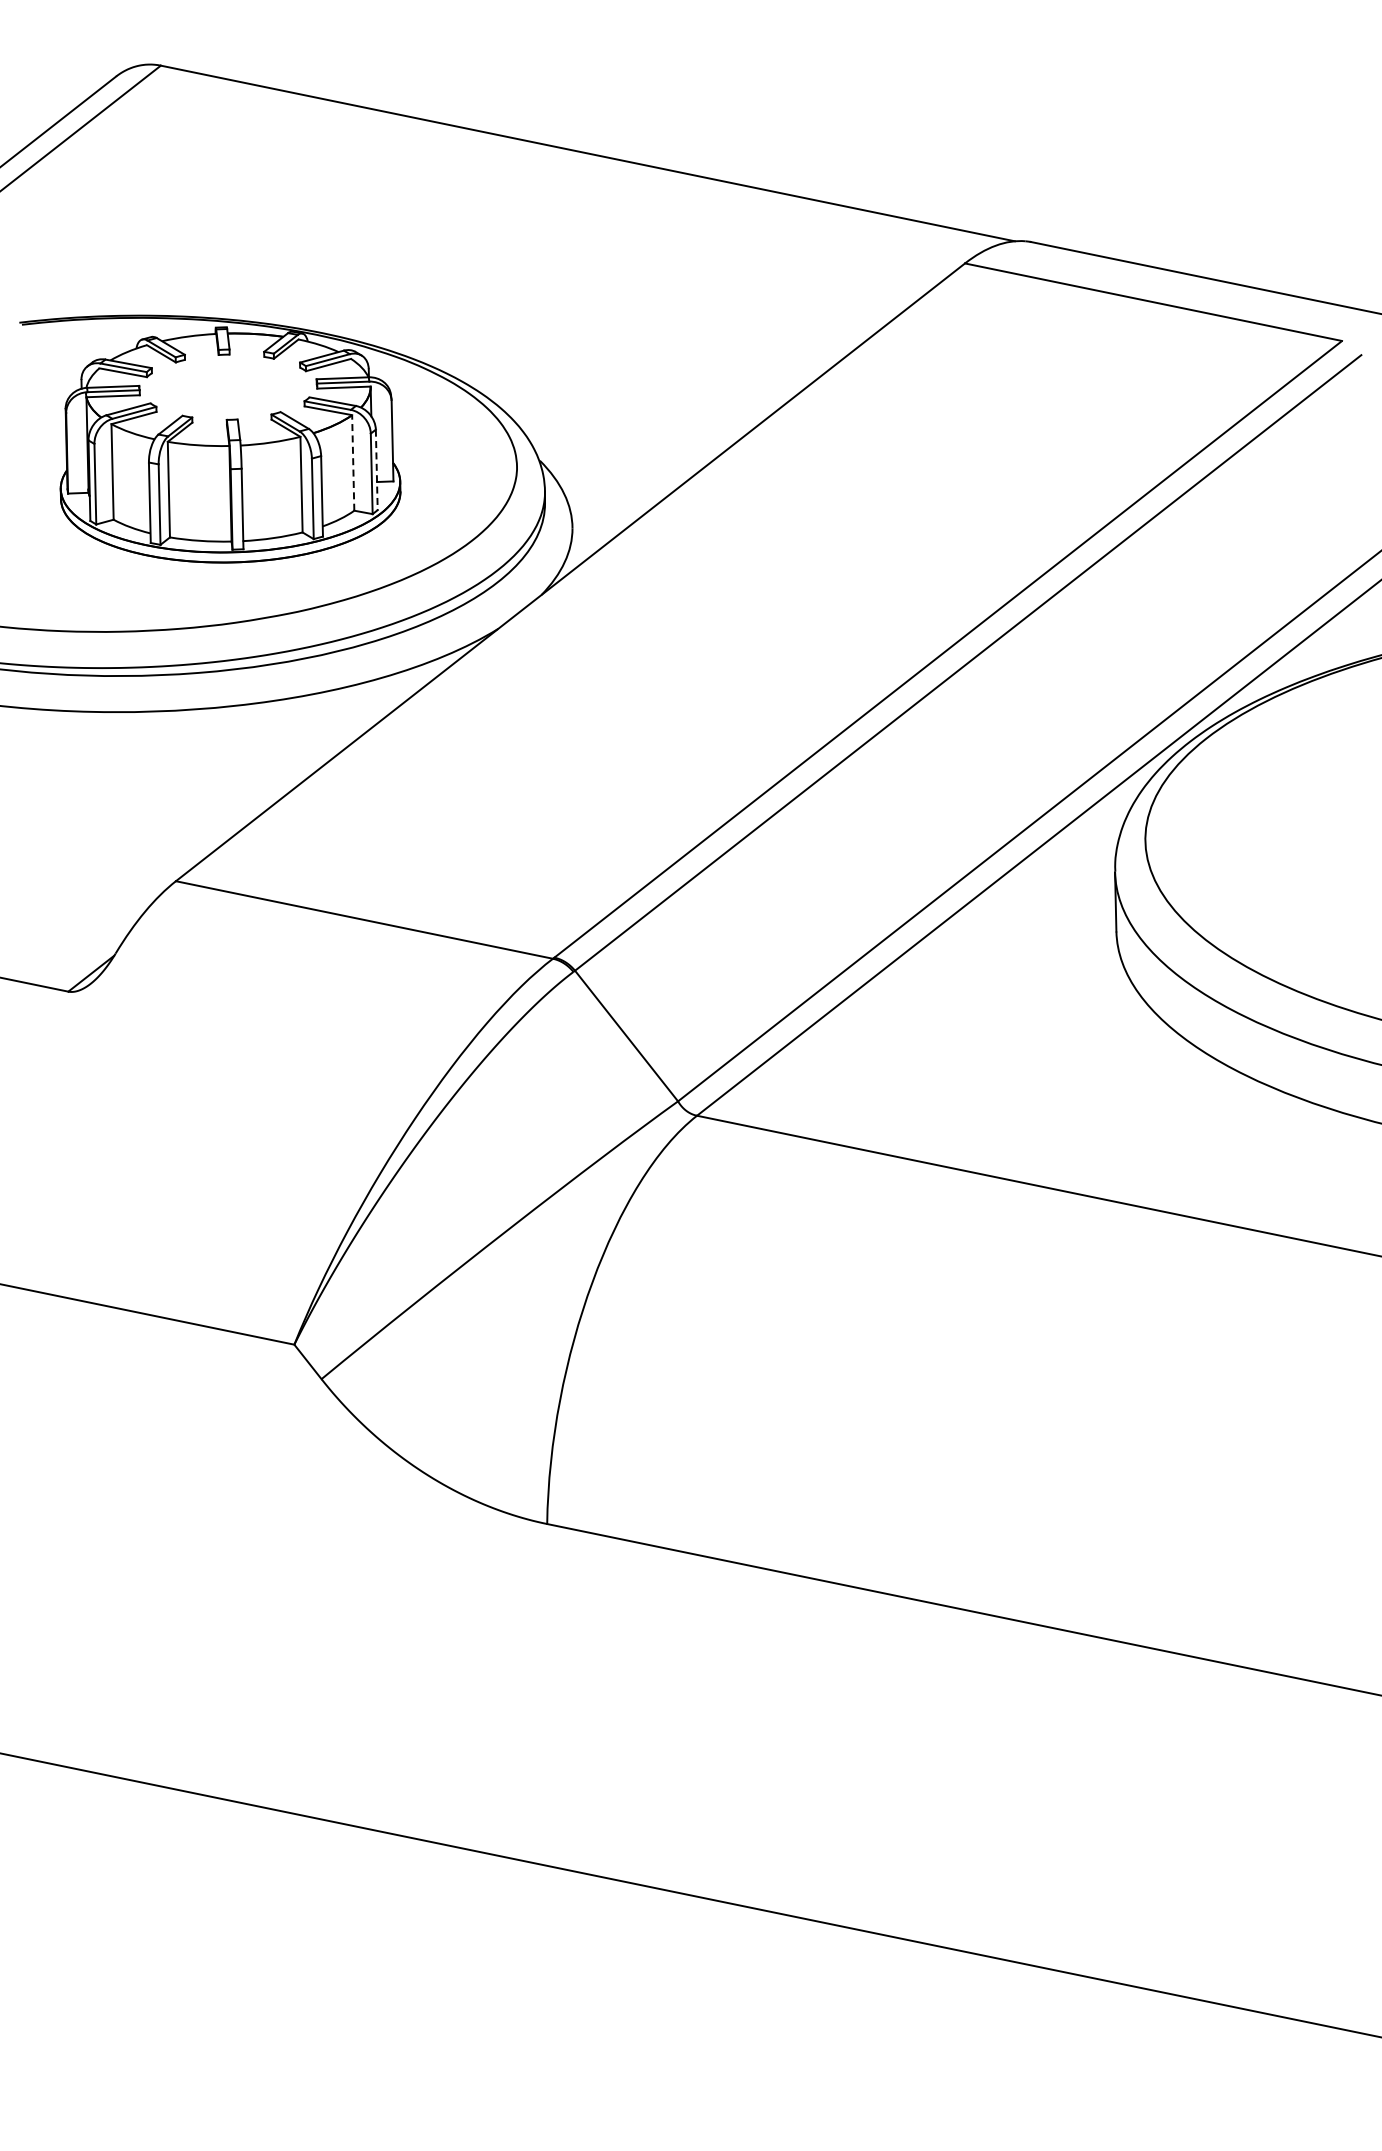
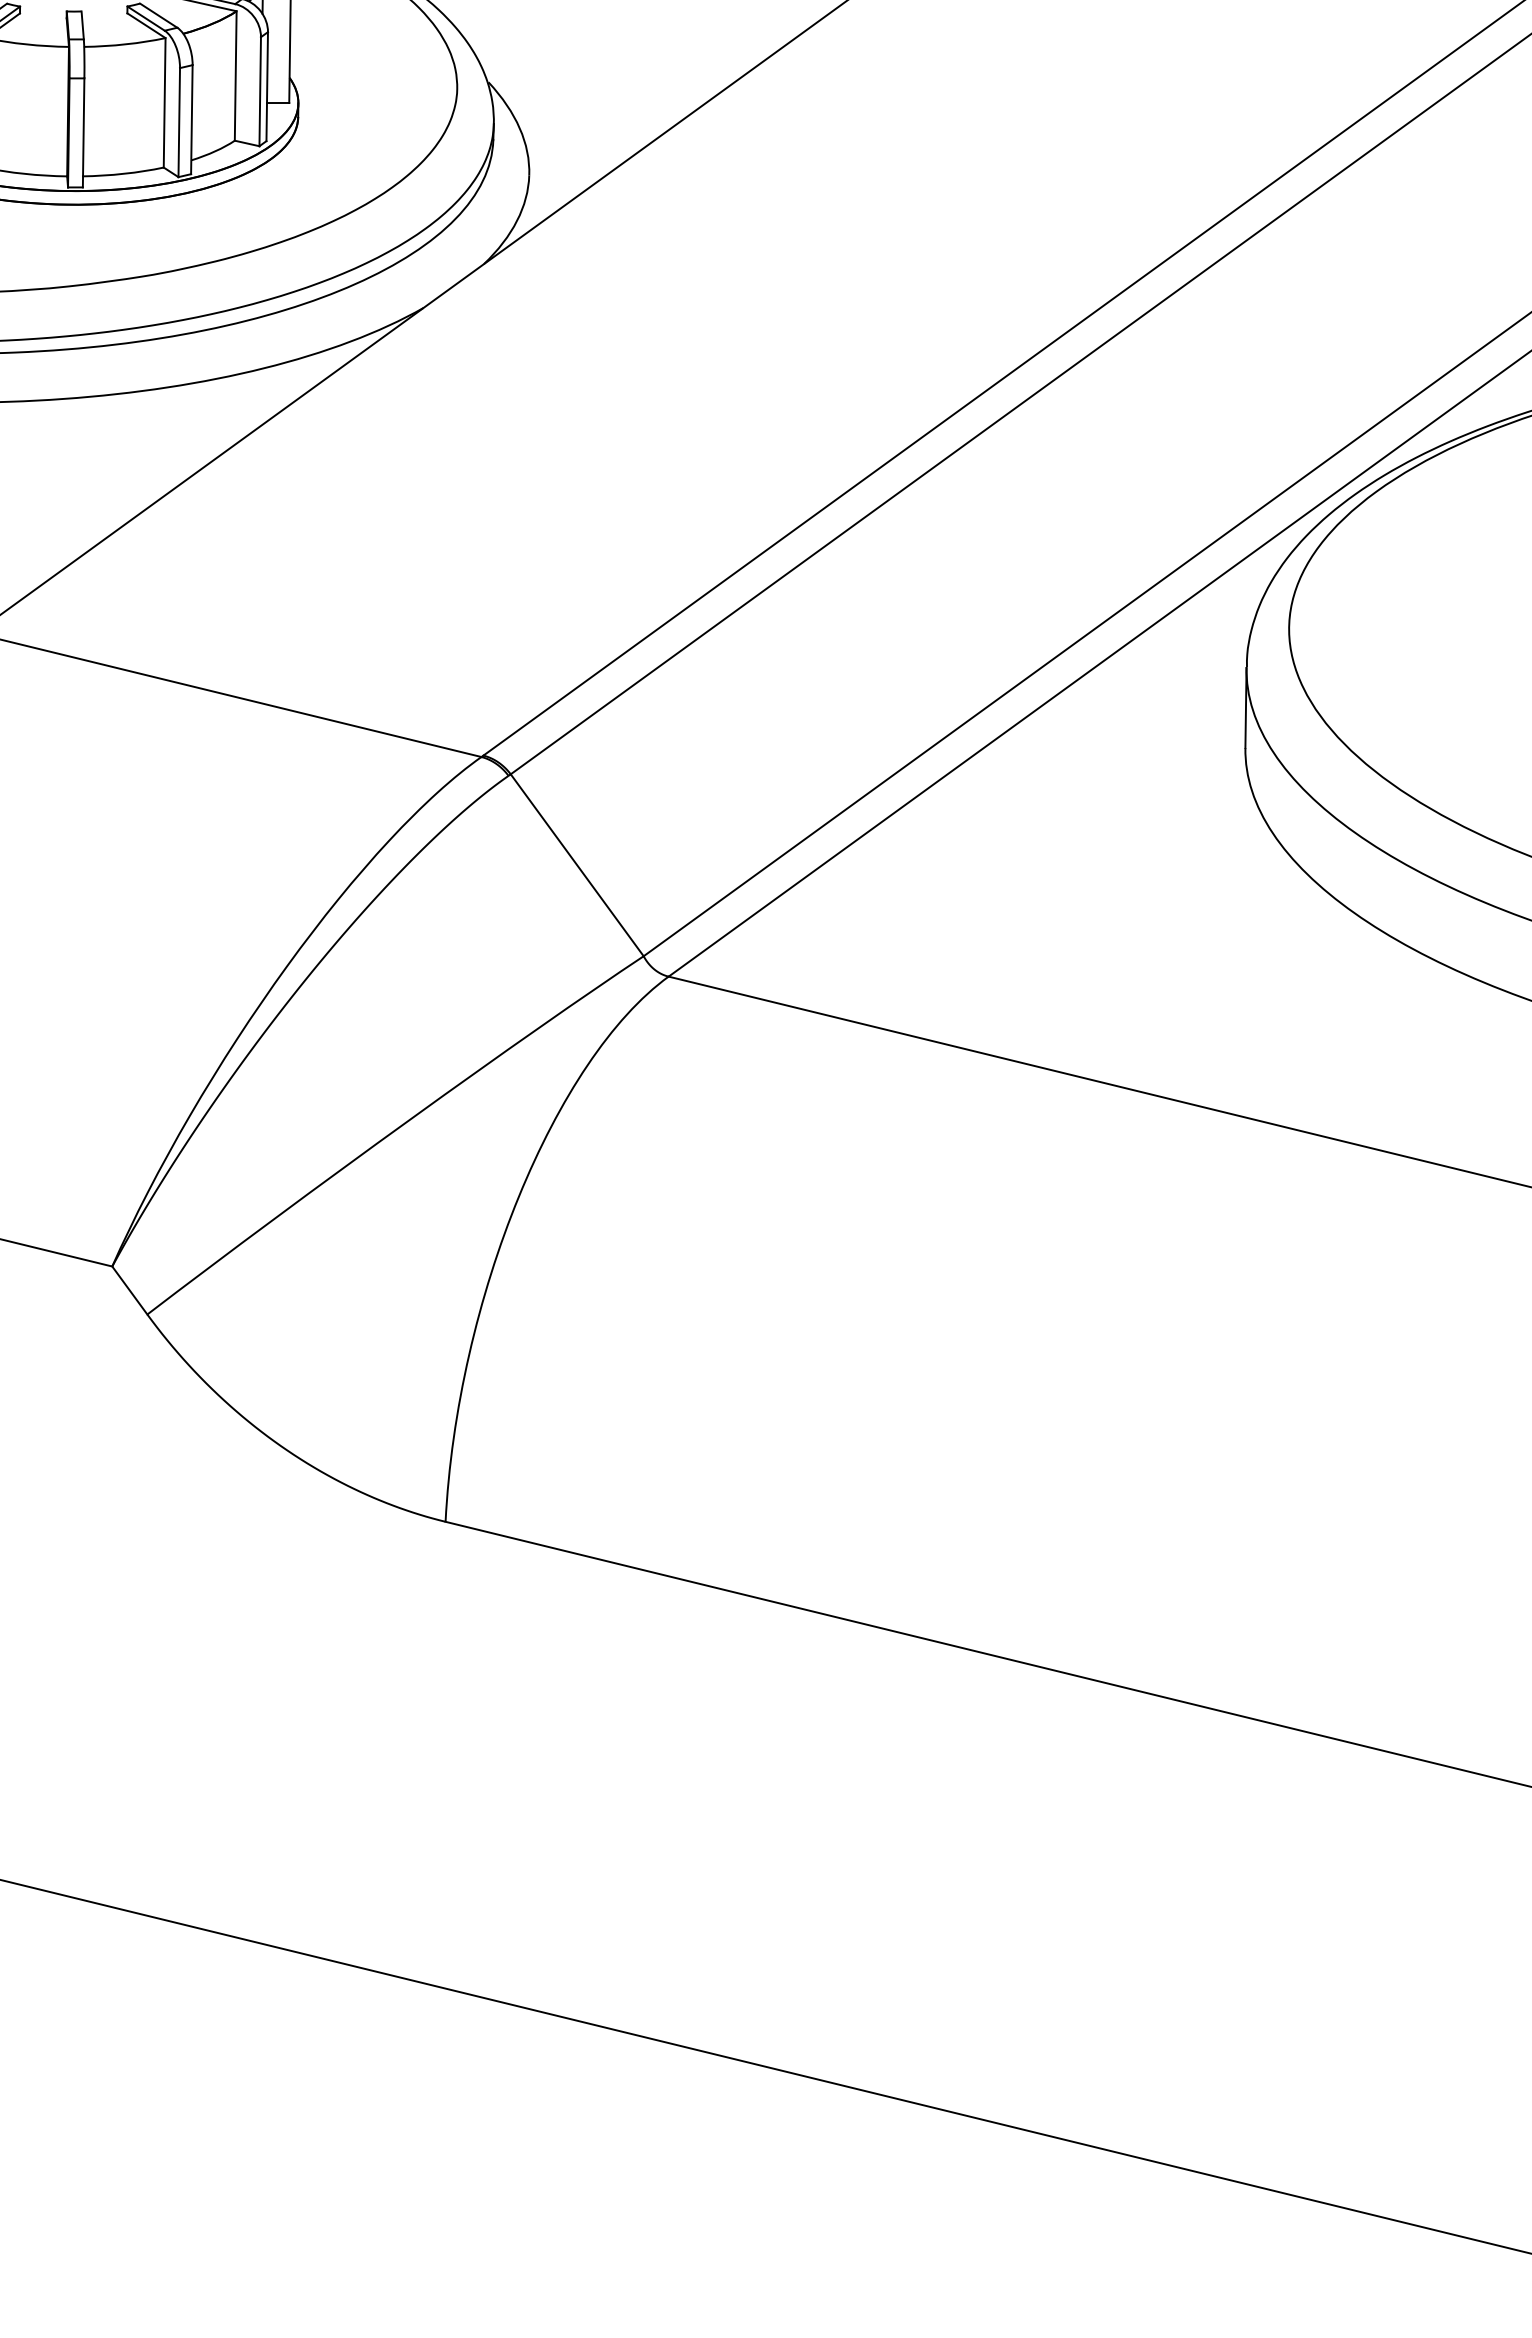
line: (353, 462) -> (236, 75), dashed -> solid
line: (376, 470) -> (266, 87), dashed -> solid

